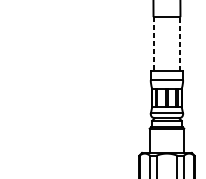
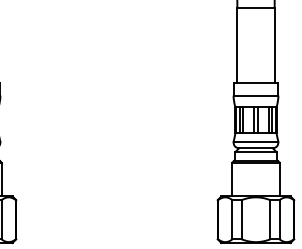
line: (180, 43) -> (274, 45), dashed -> solid
line: (153, 44) -> (237, 46), dashed -> solid

